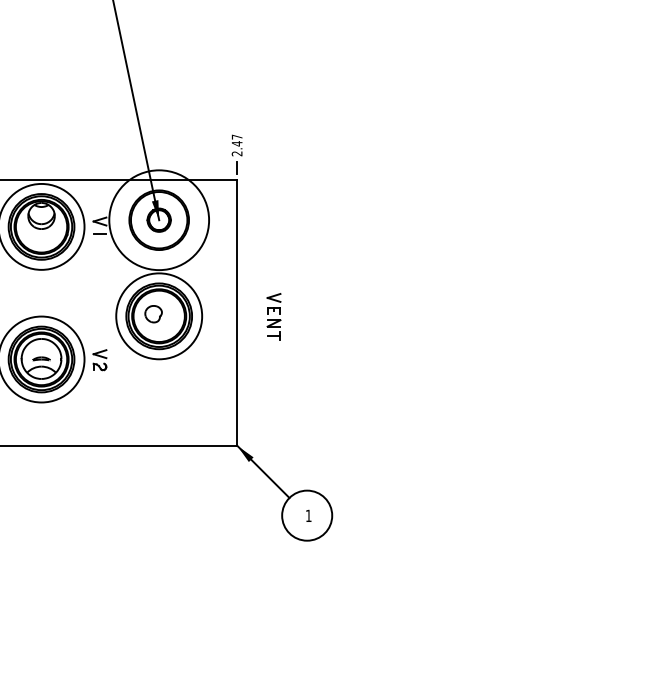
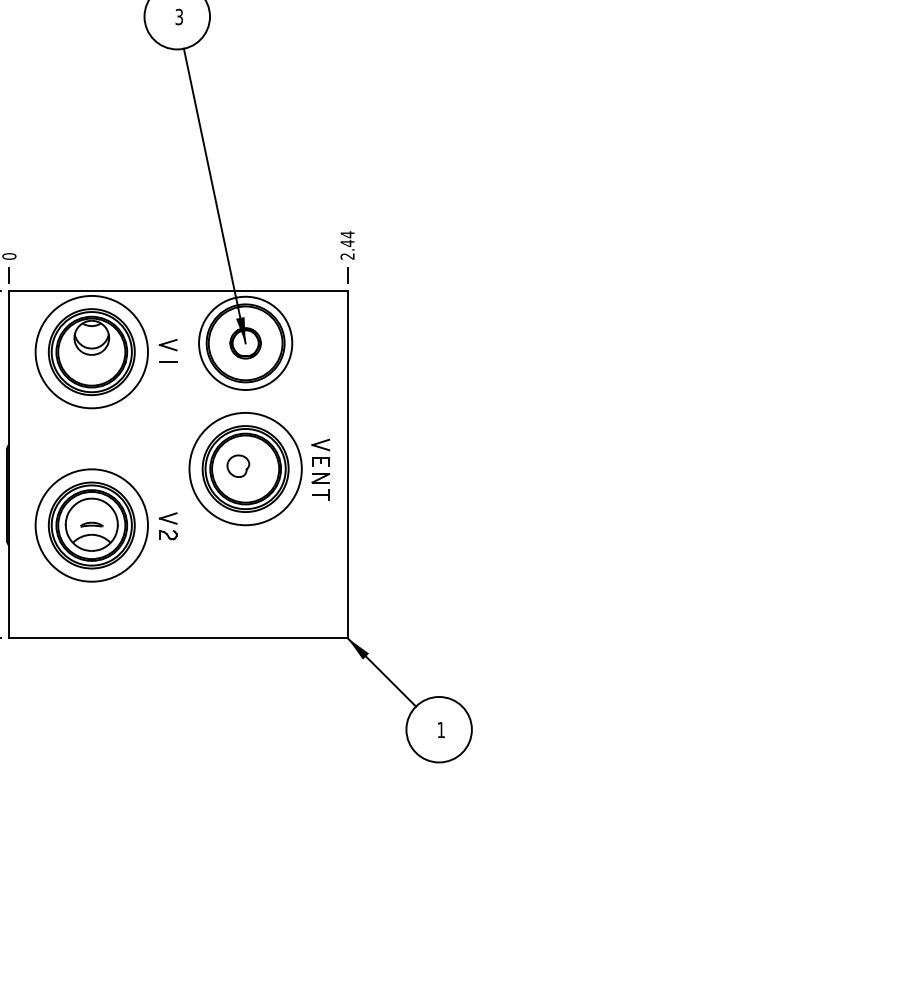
text: (237, 136) -> (347, 234), 2.47 -> 2.44
circle: (159, 220) -> (245, 343), size x0.71
part: (273, 316) -> (320, 469), moved

